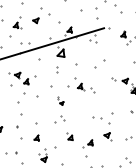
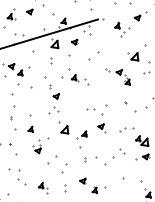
part: (80, 50) -> (74, 41), added
part: (60, 100) -> (54, 91), size x1.67
part: (69, 136) -> (63, 127), size x1.67

